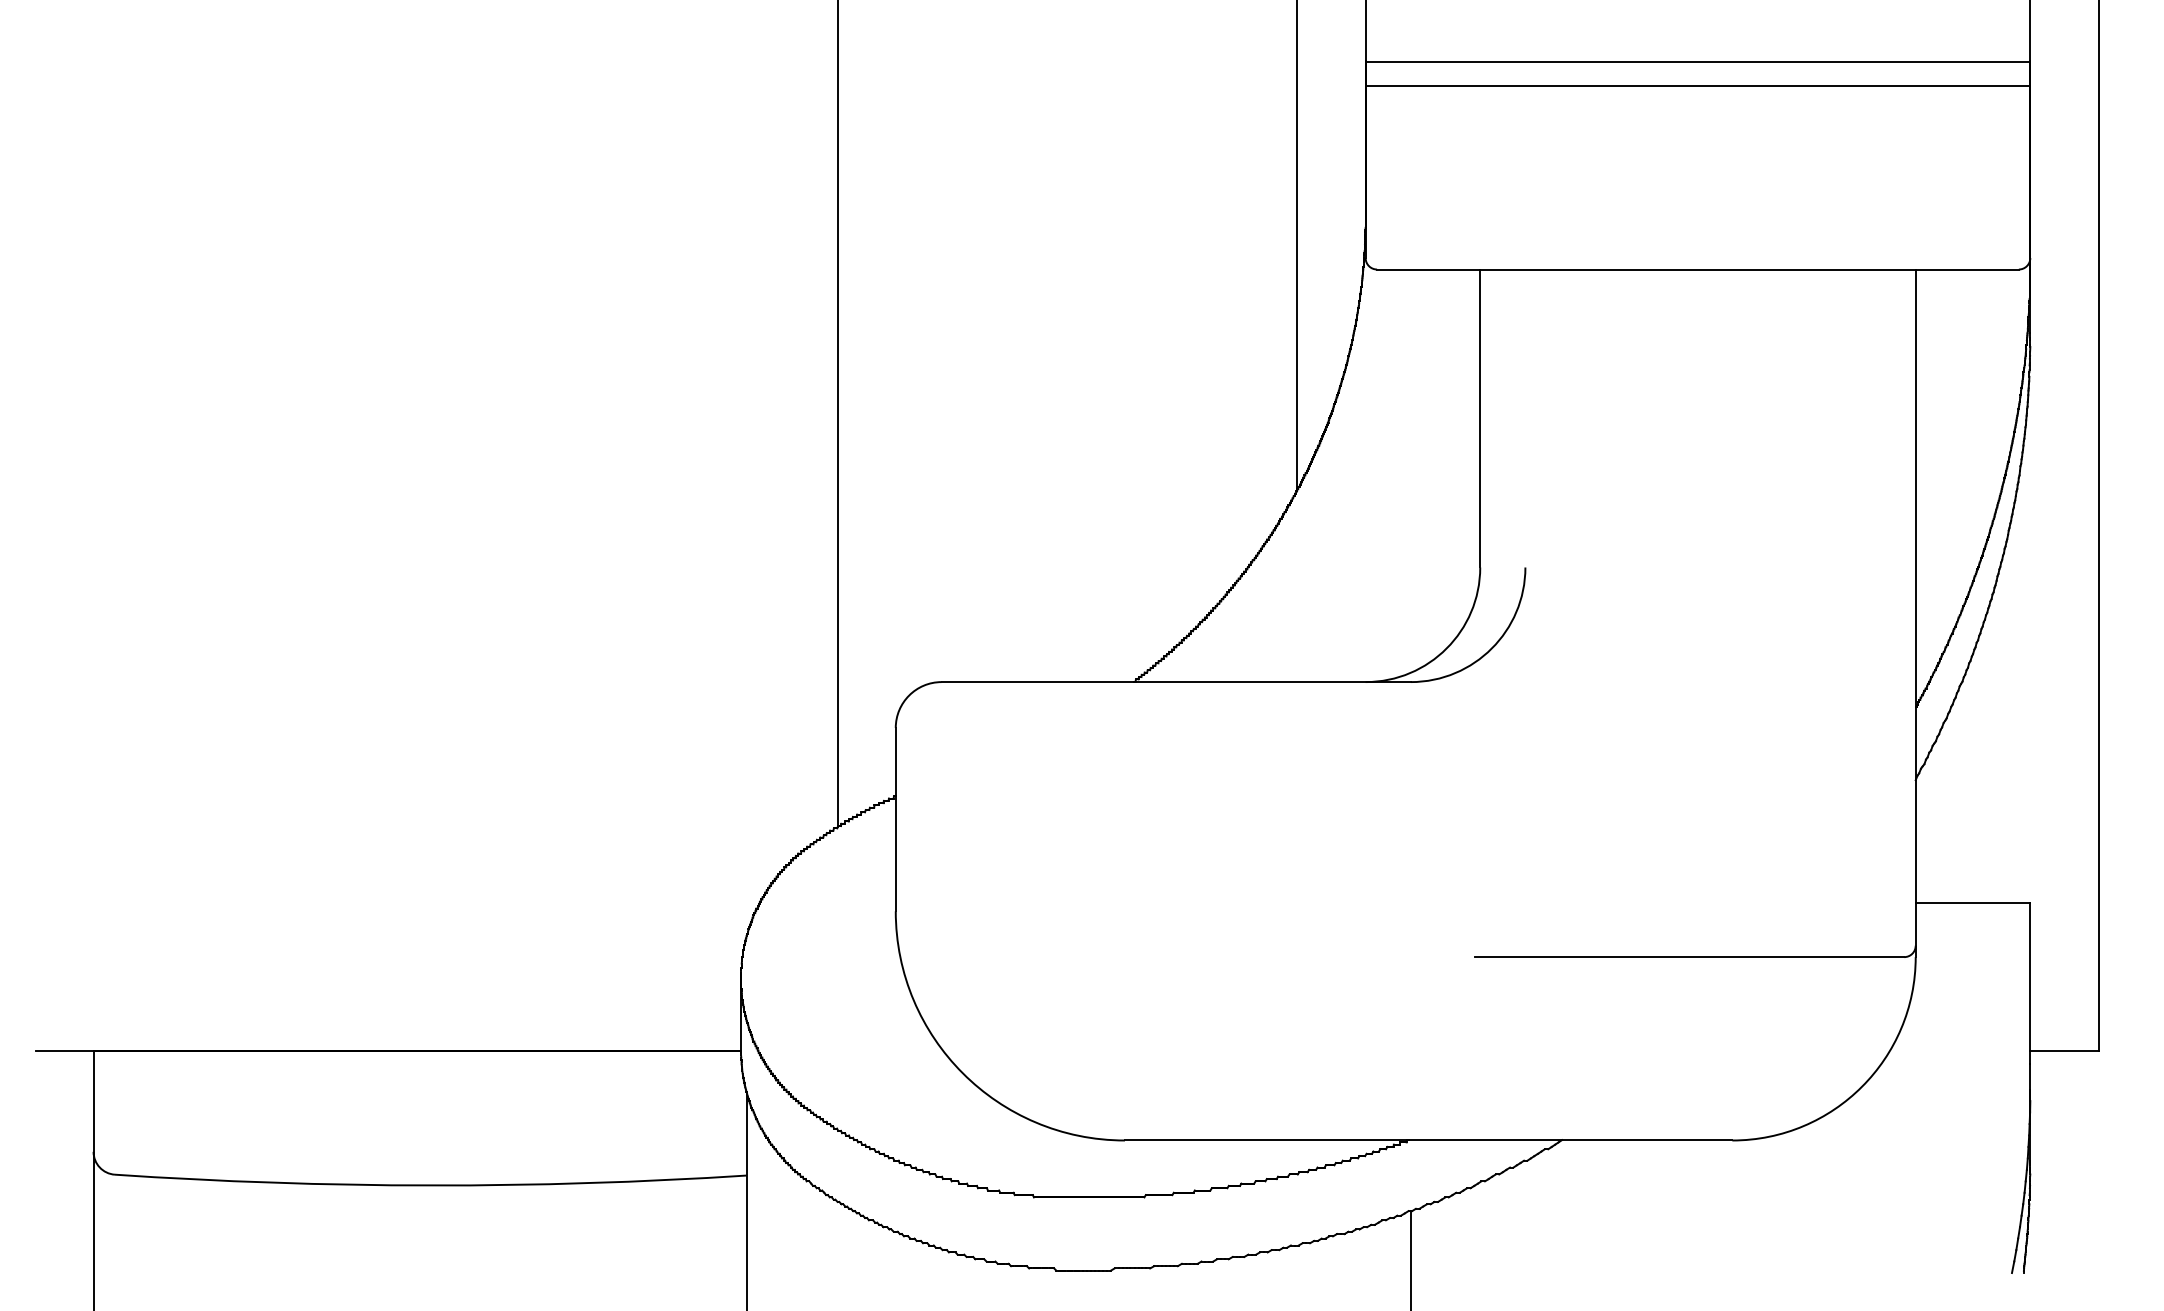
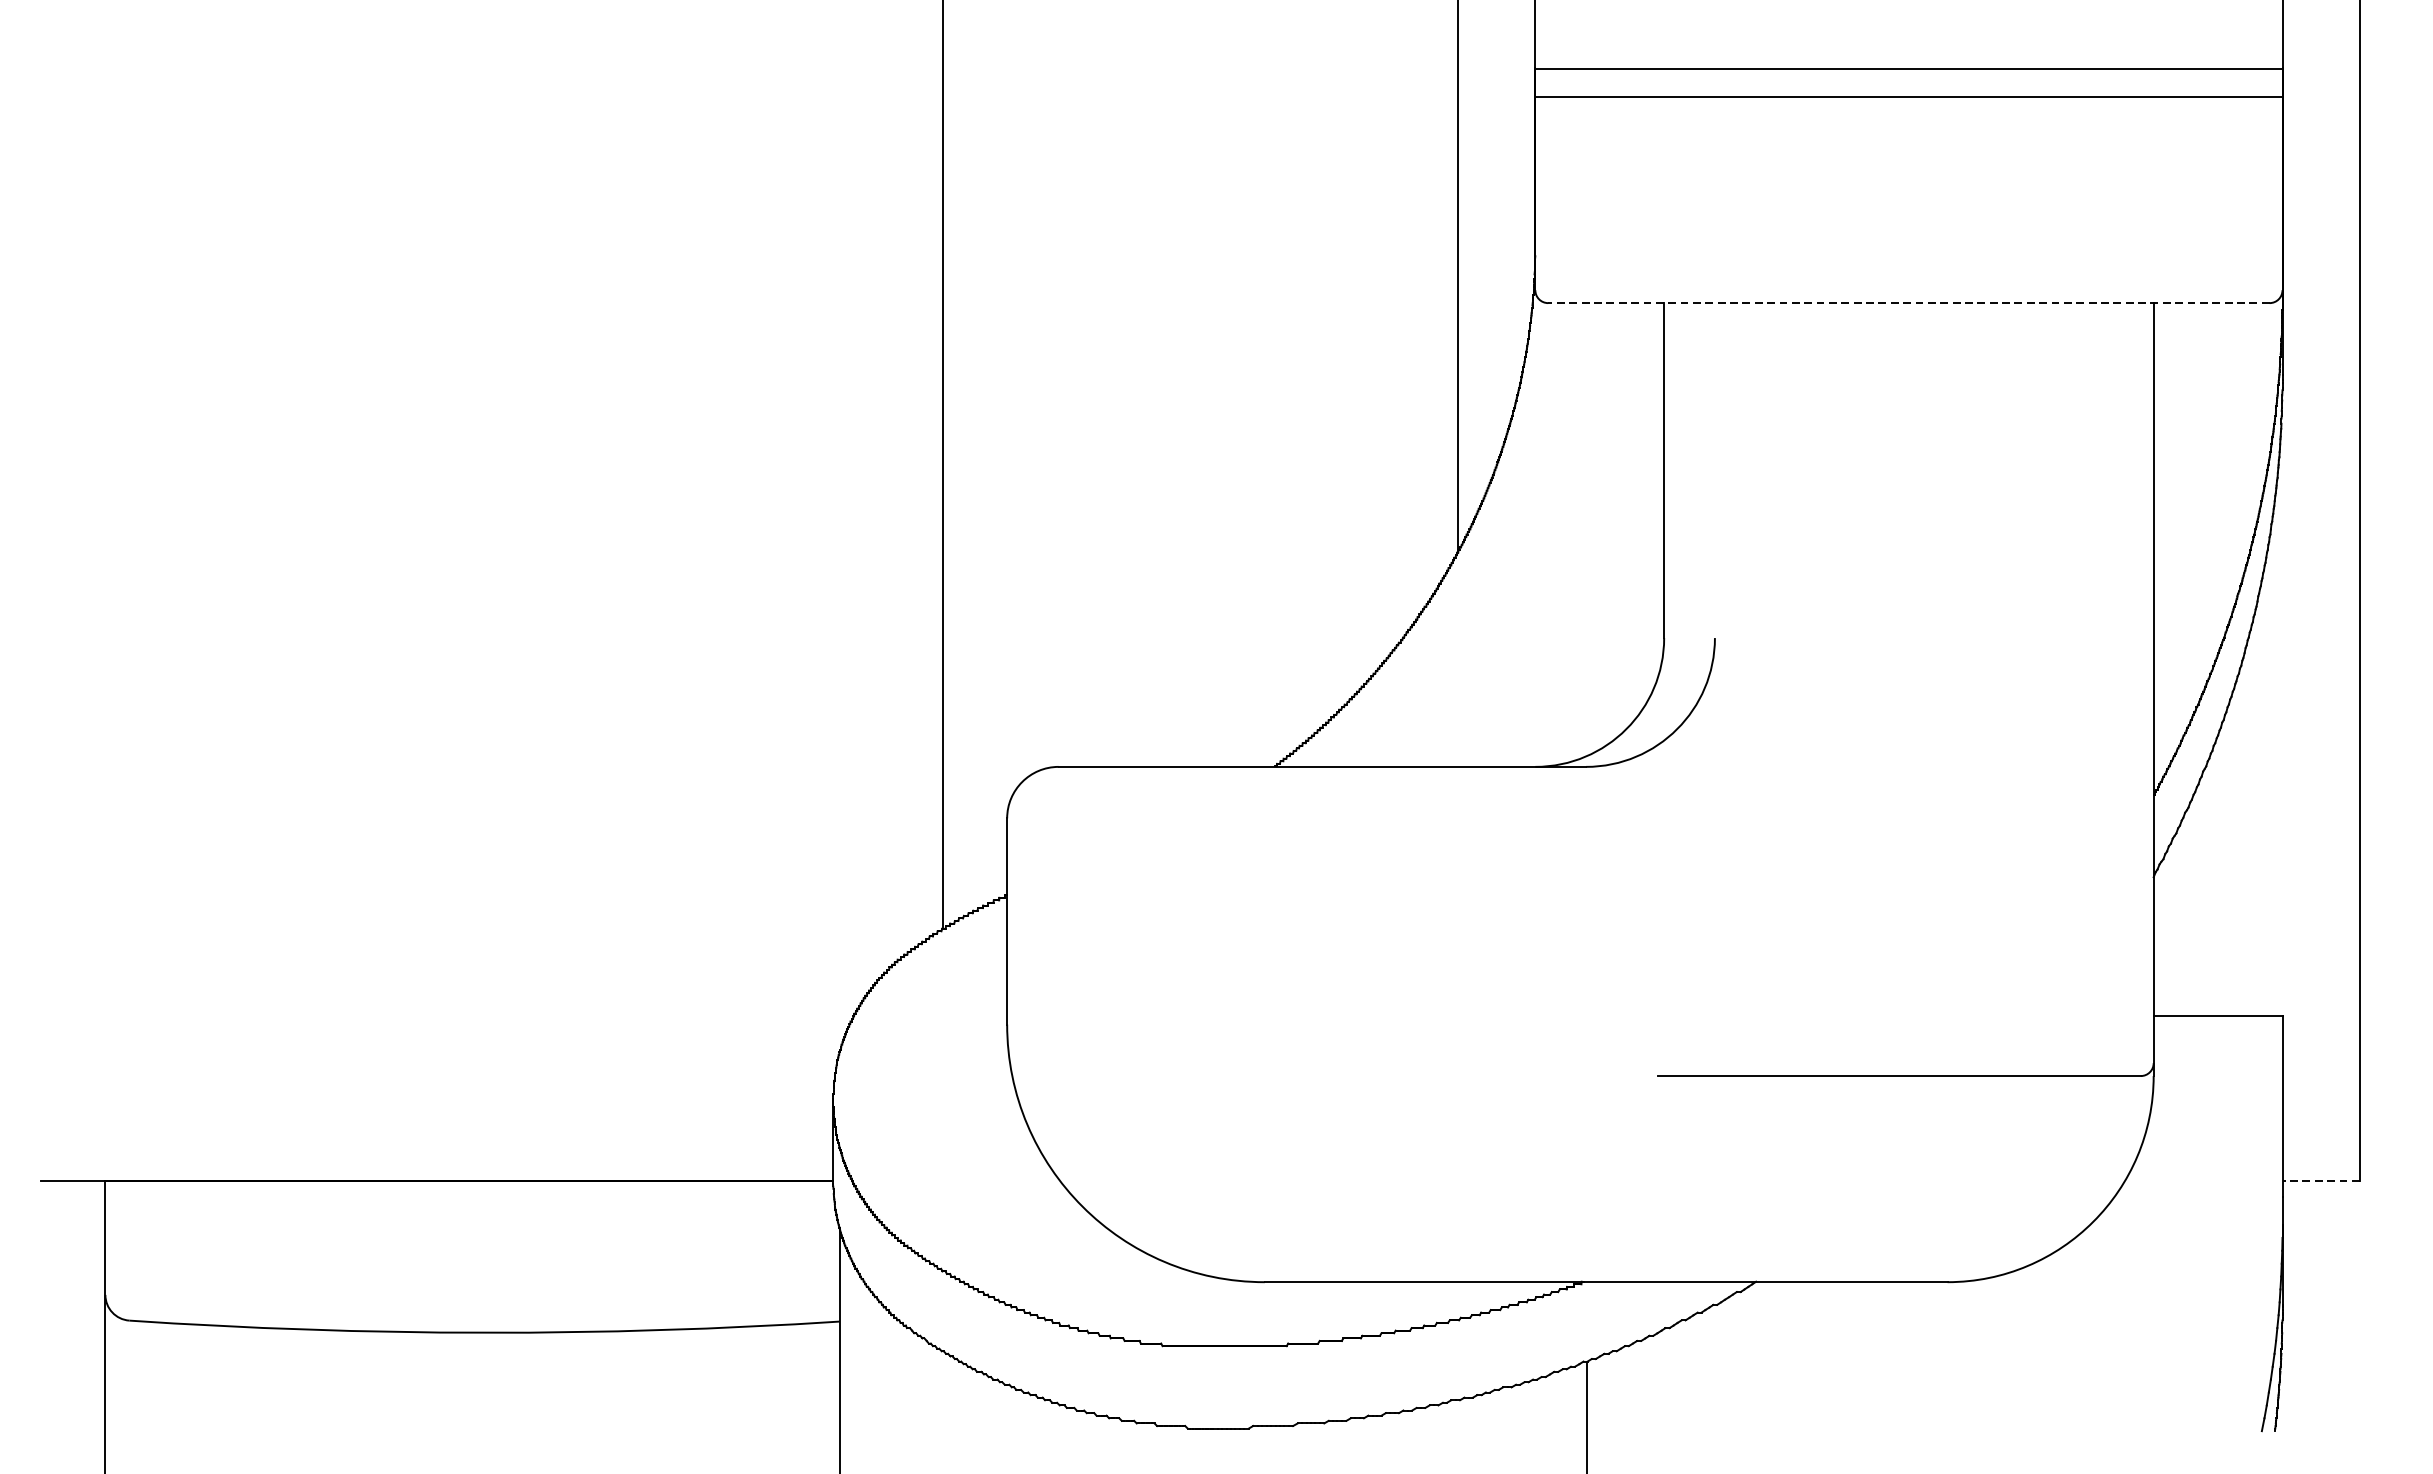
line: (1697, 269) -> (1908, 303), solid -> dashed
line: (2064, 1050) -> (2320, 1181), solid -> dashed

